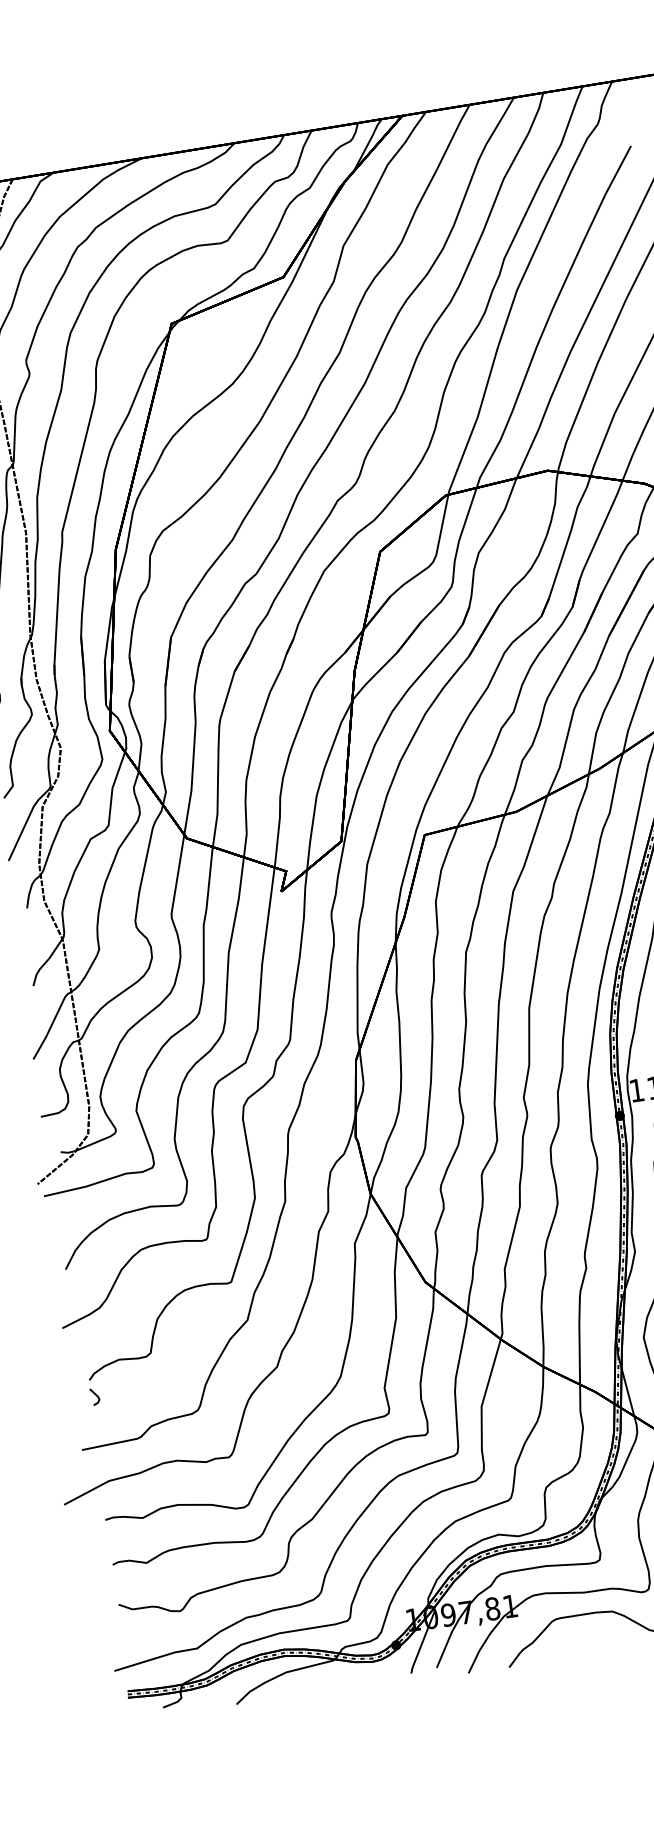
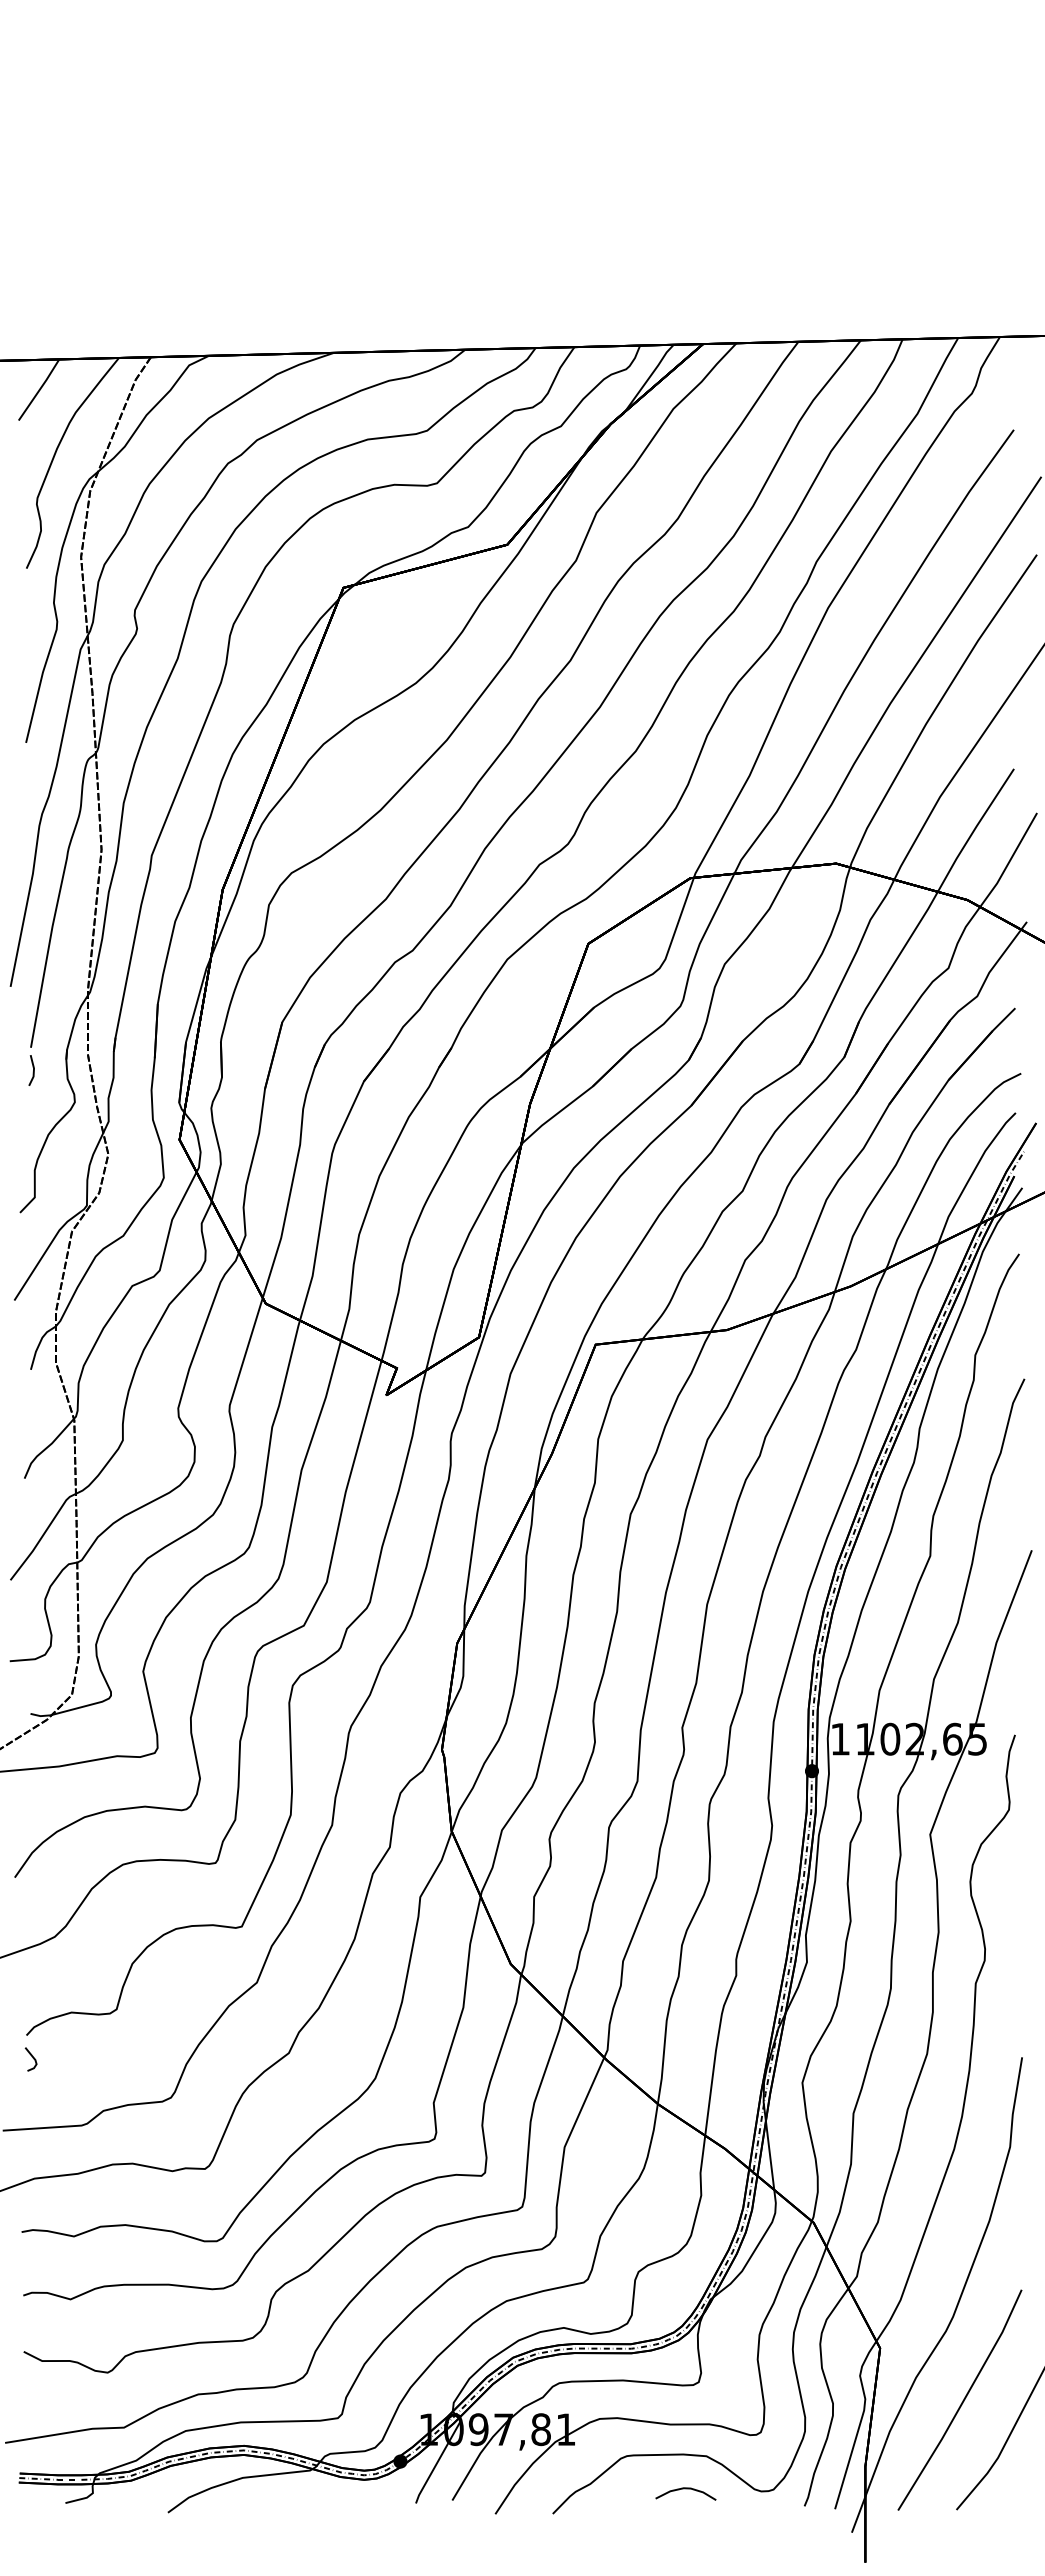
curve: (600, 1637) -> (685, 2489), added

